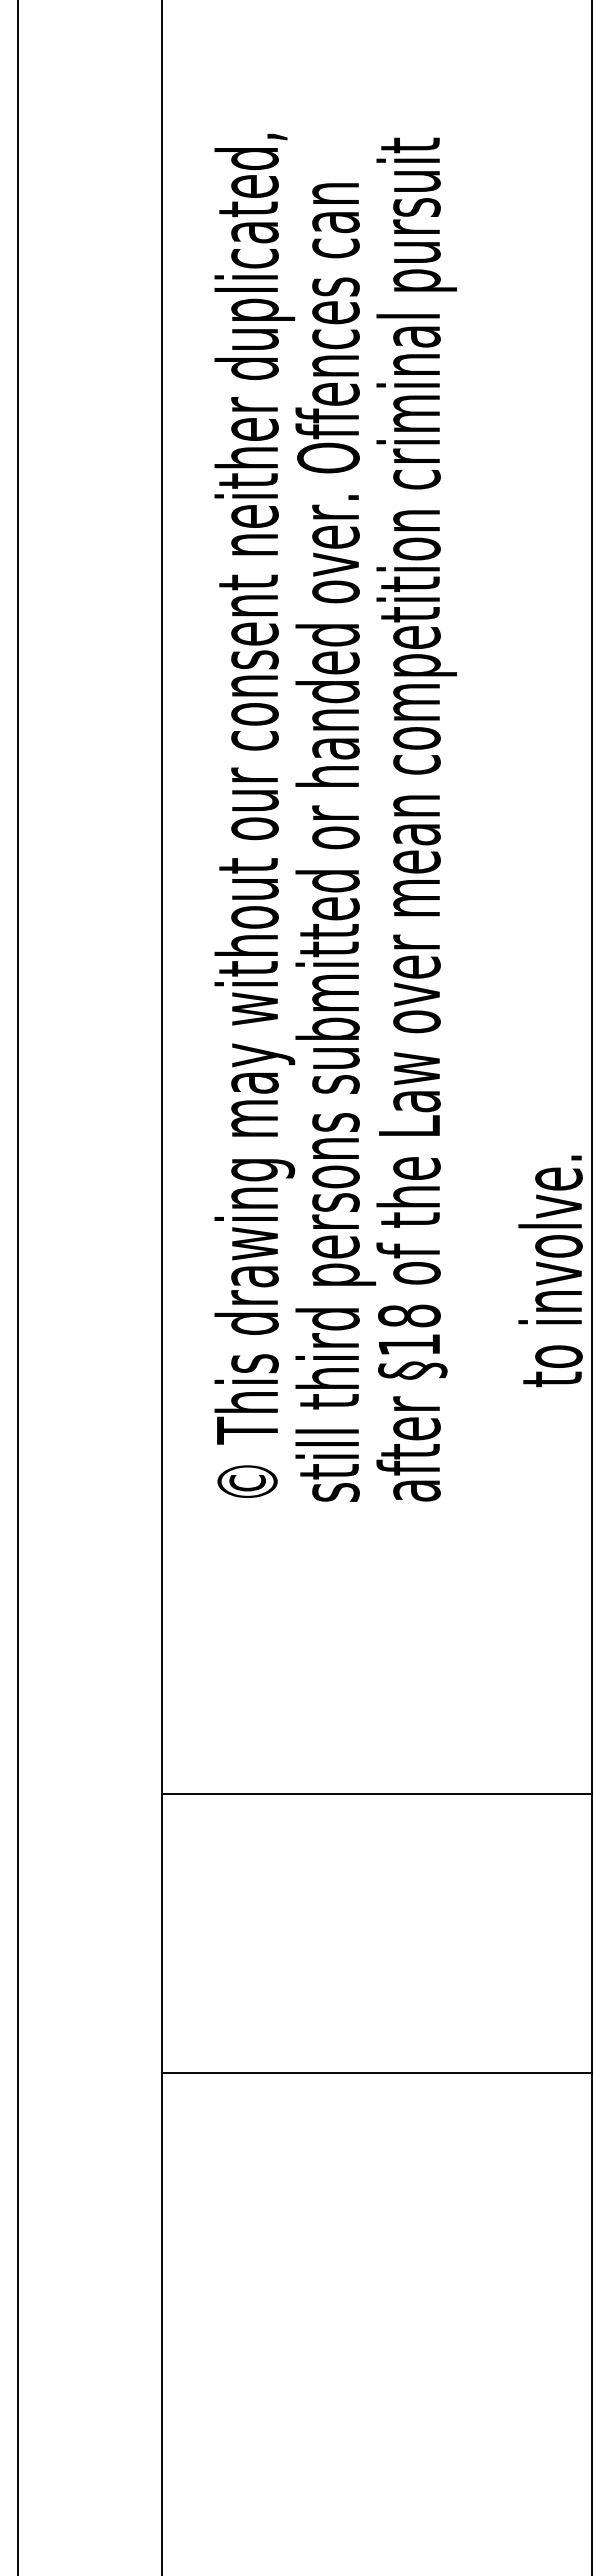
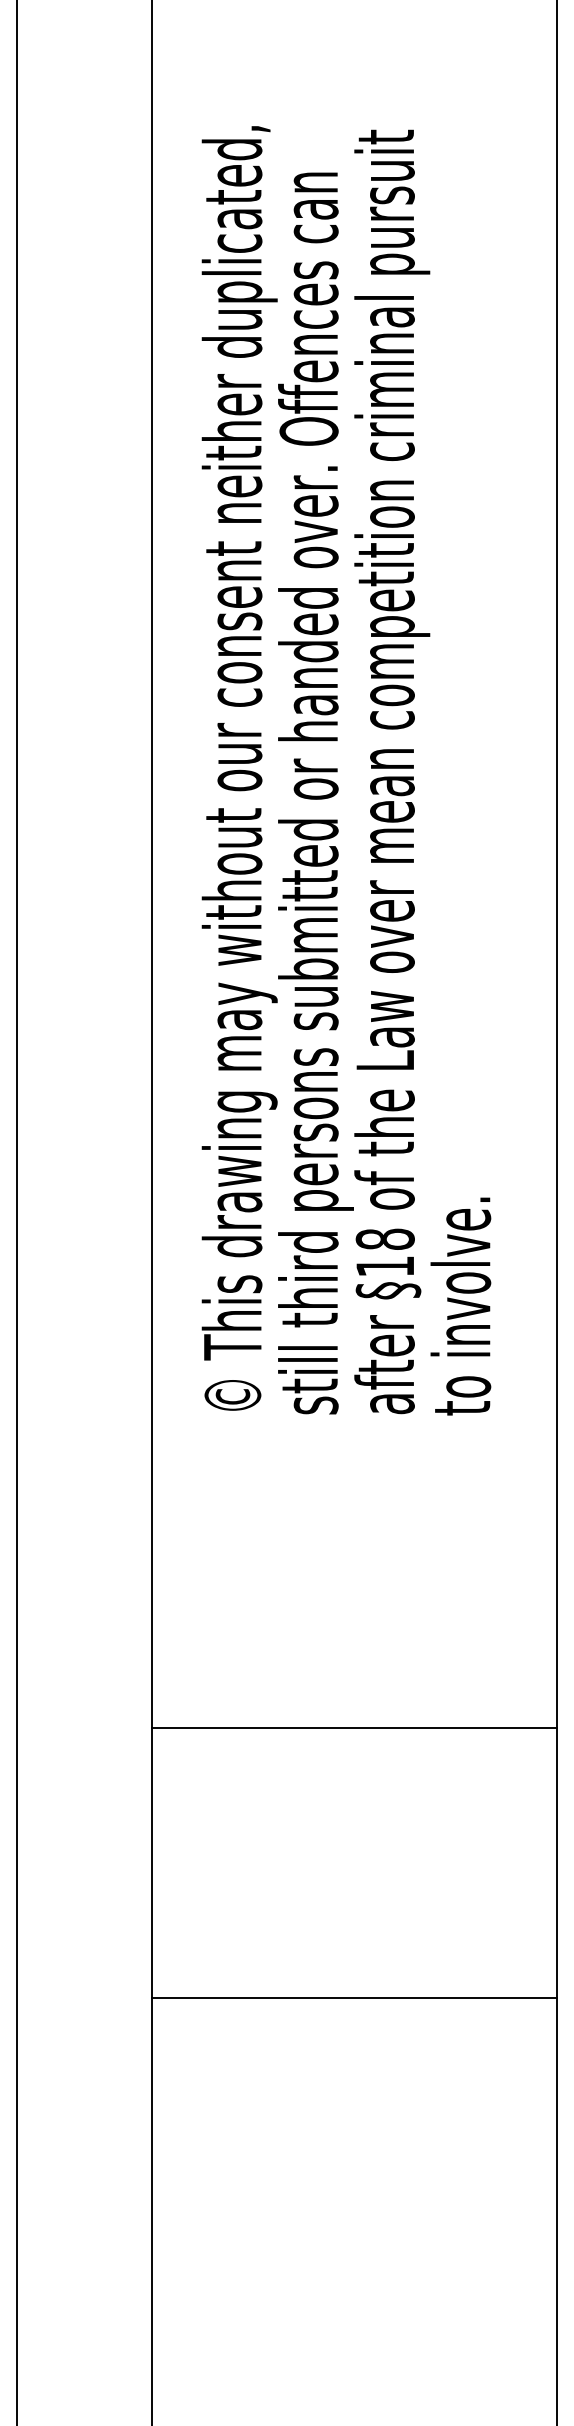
text: (550, 1271) -> (460, 1306), moved
line: (376, 1794) -> (354, 1727), moved
line: (376, 2073) -> (354, 1997), moved

